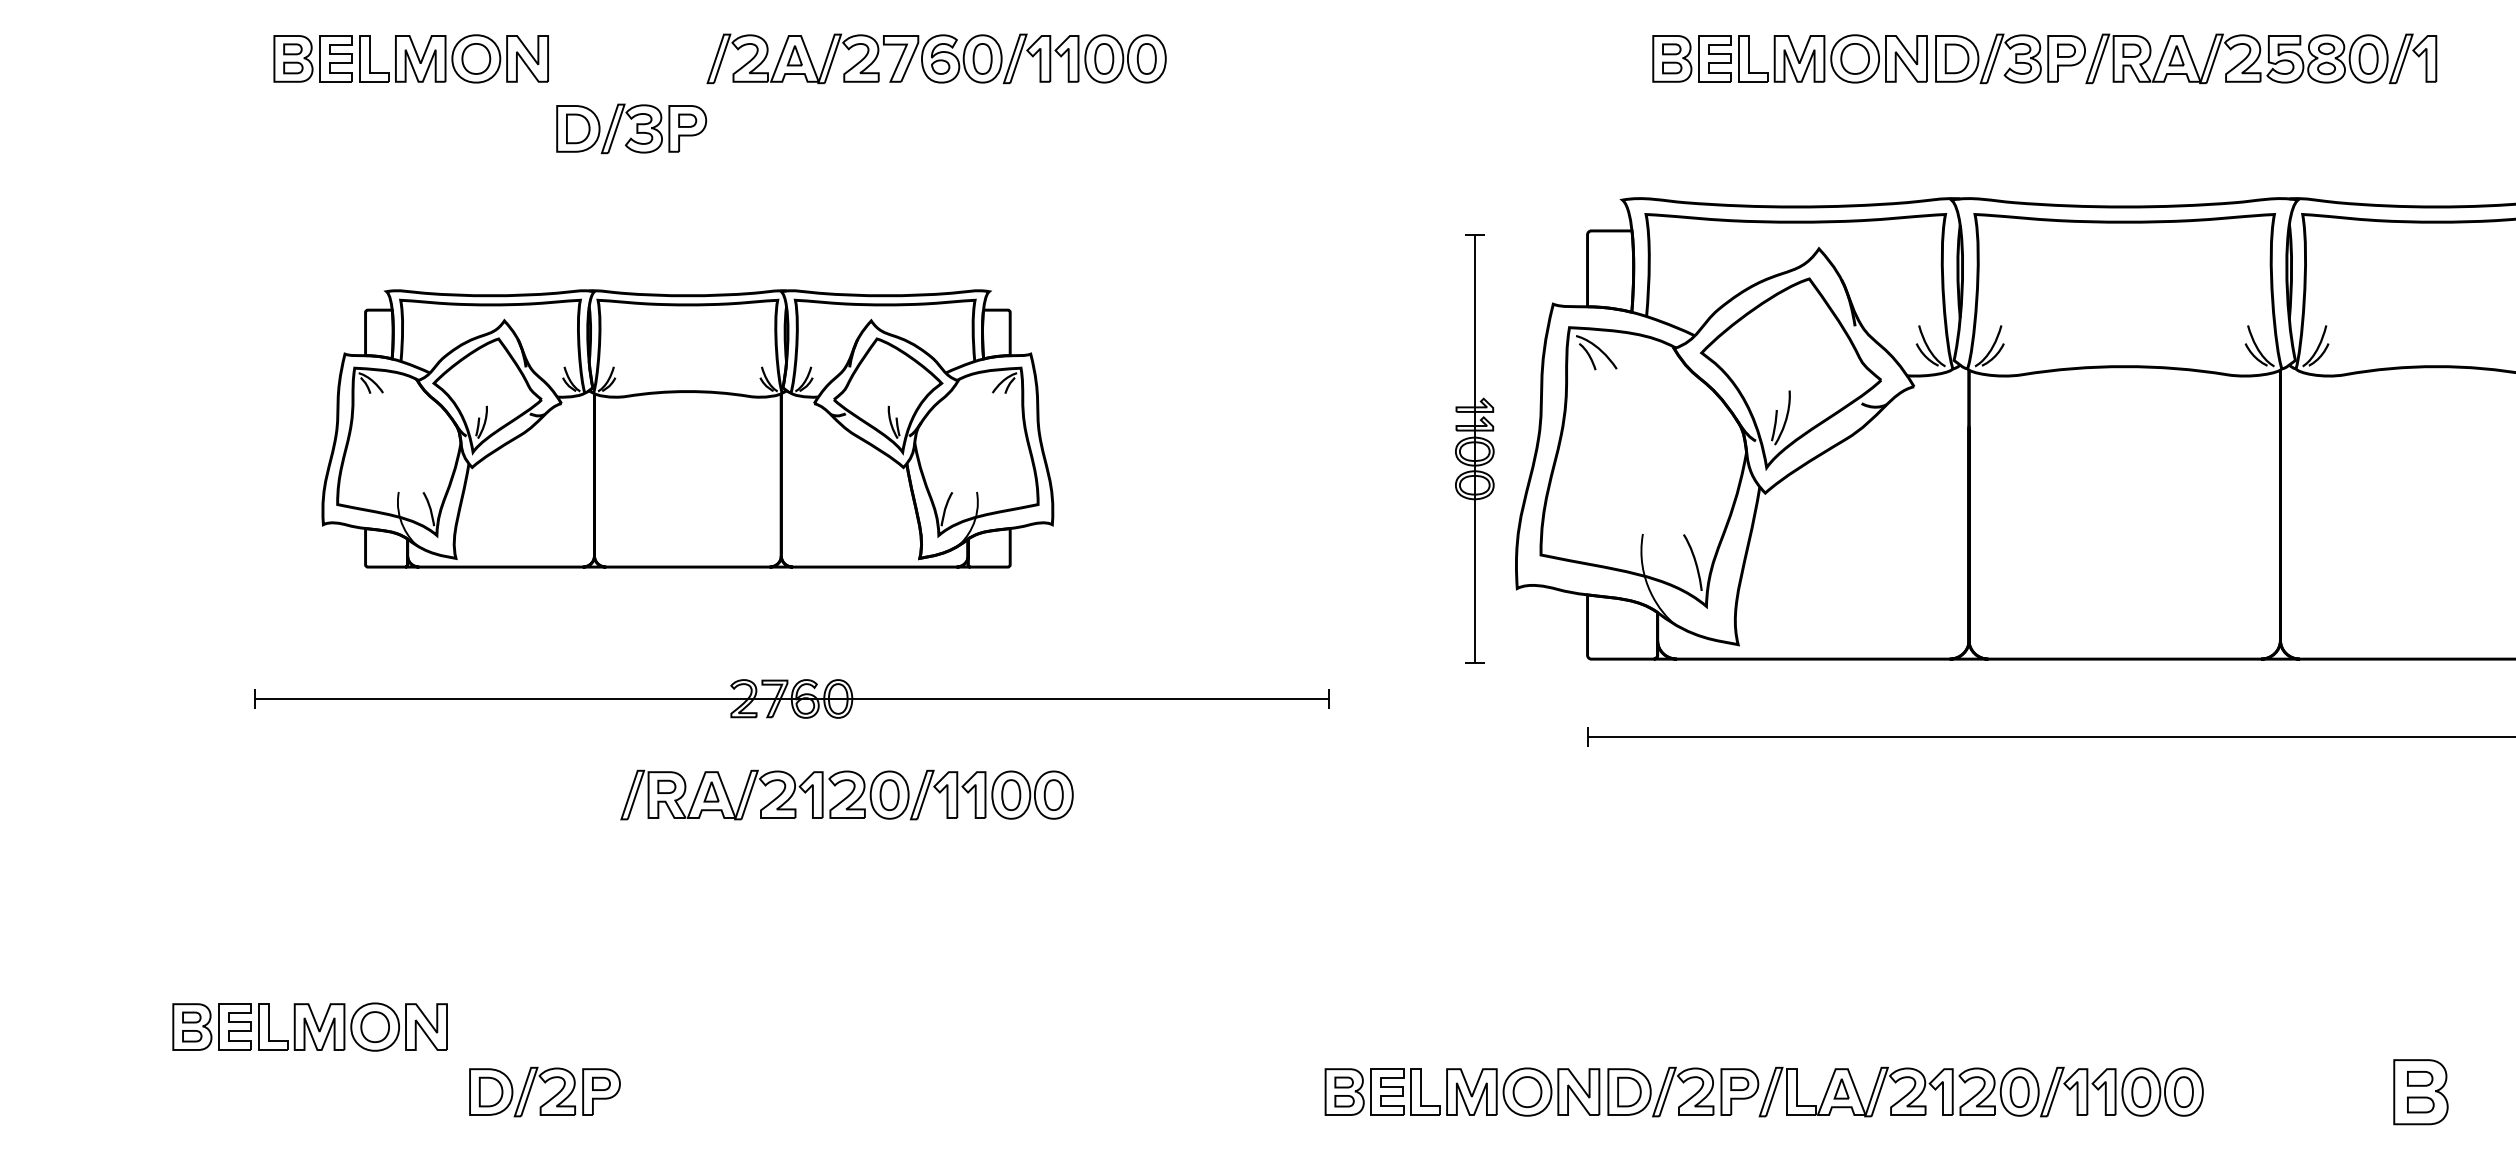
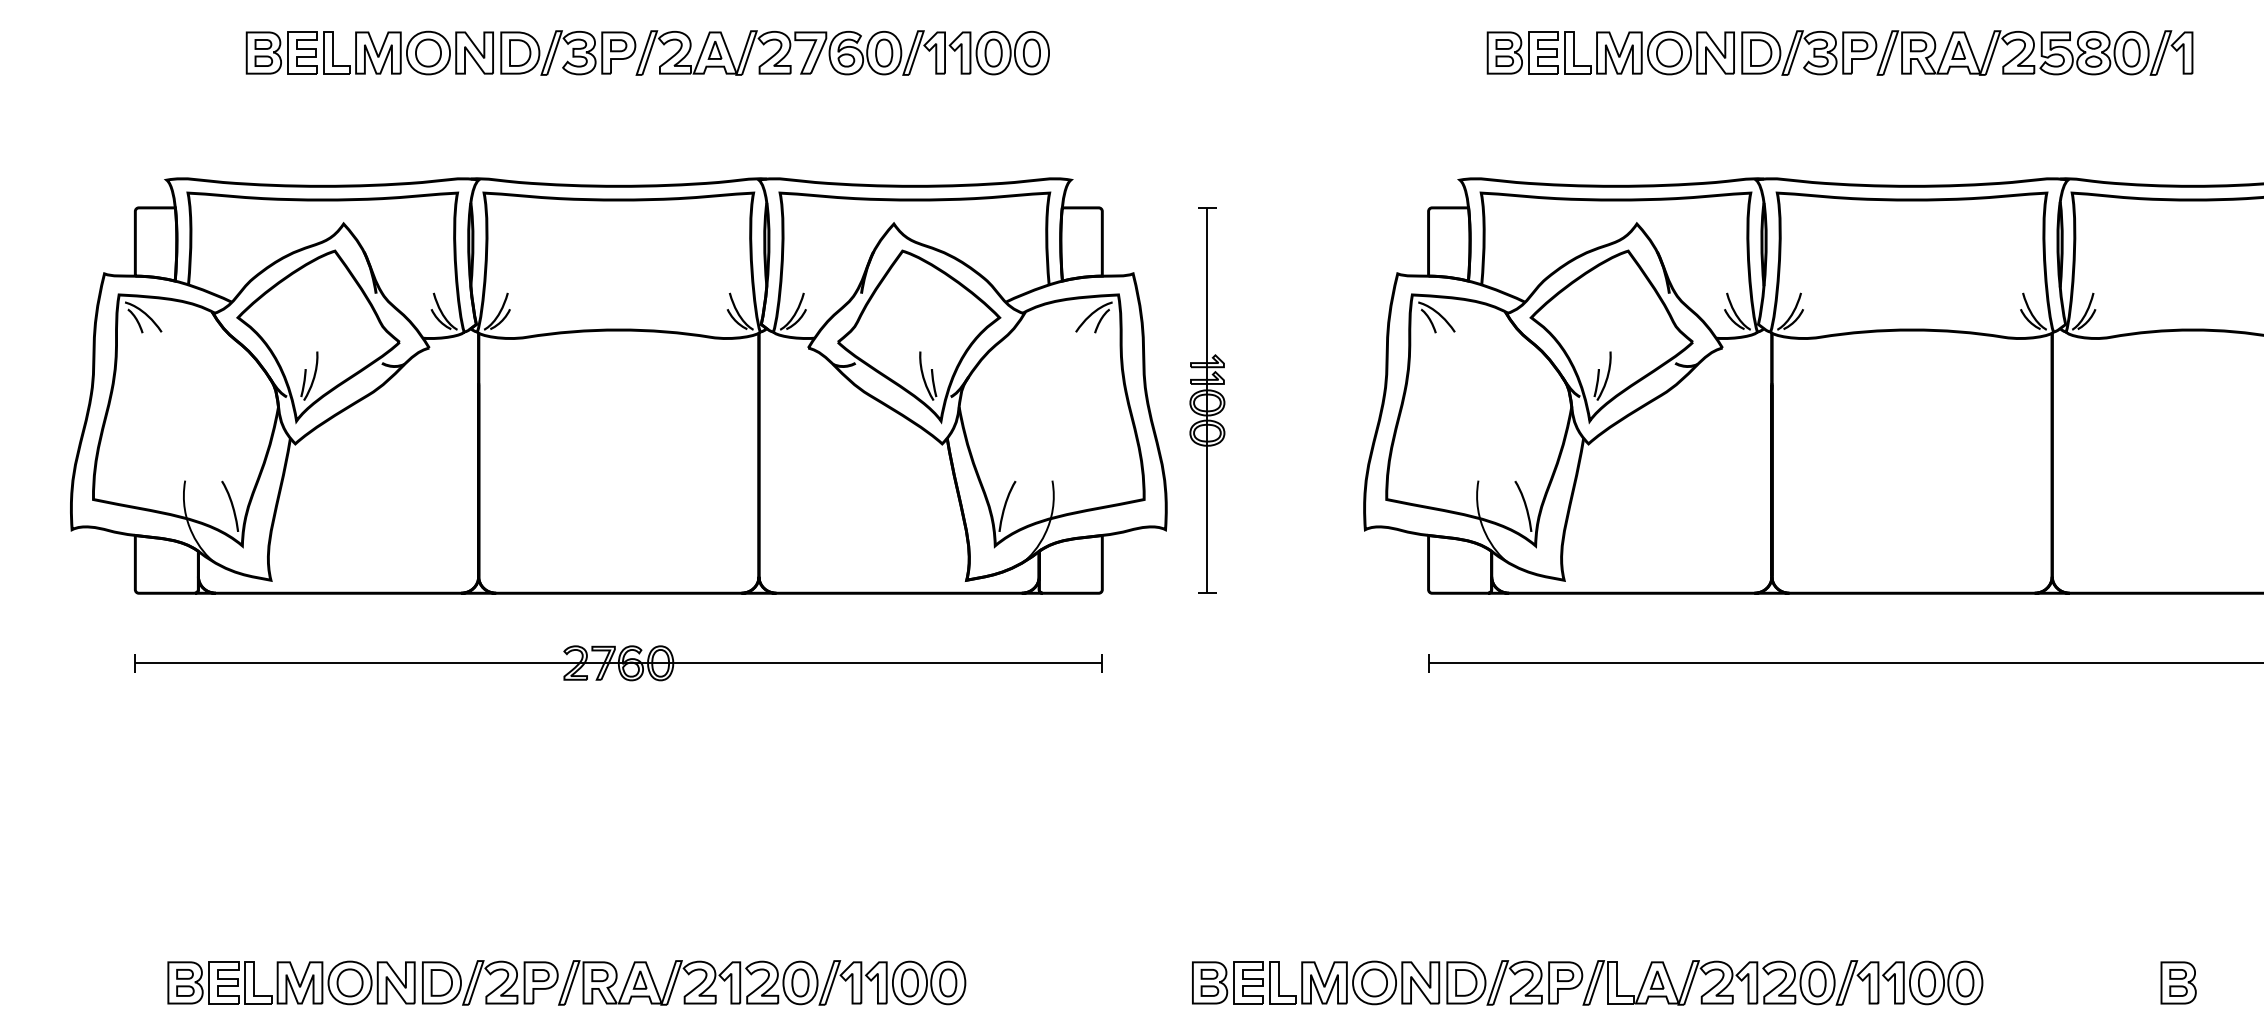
part: (631, 128) -> (568, 52), moved
part: (687, 428) -> (618, 385), size x1.67
part: (1474, 448) -> (1207, 400), moved
part: (791, 698) -> (618, 662), moved
part: (846, 794) -> (761, 982), moved
part: (309, 1026) -> (290, 982), moved
part: (2420, 1091) -> (2178, 982), size x0.71

